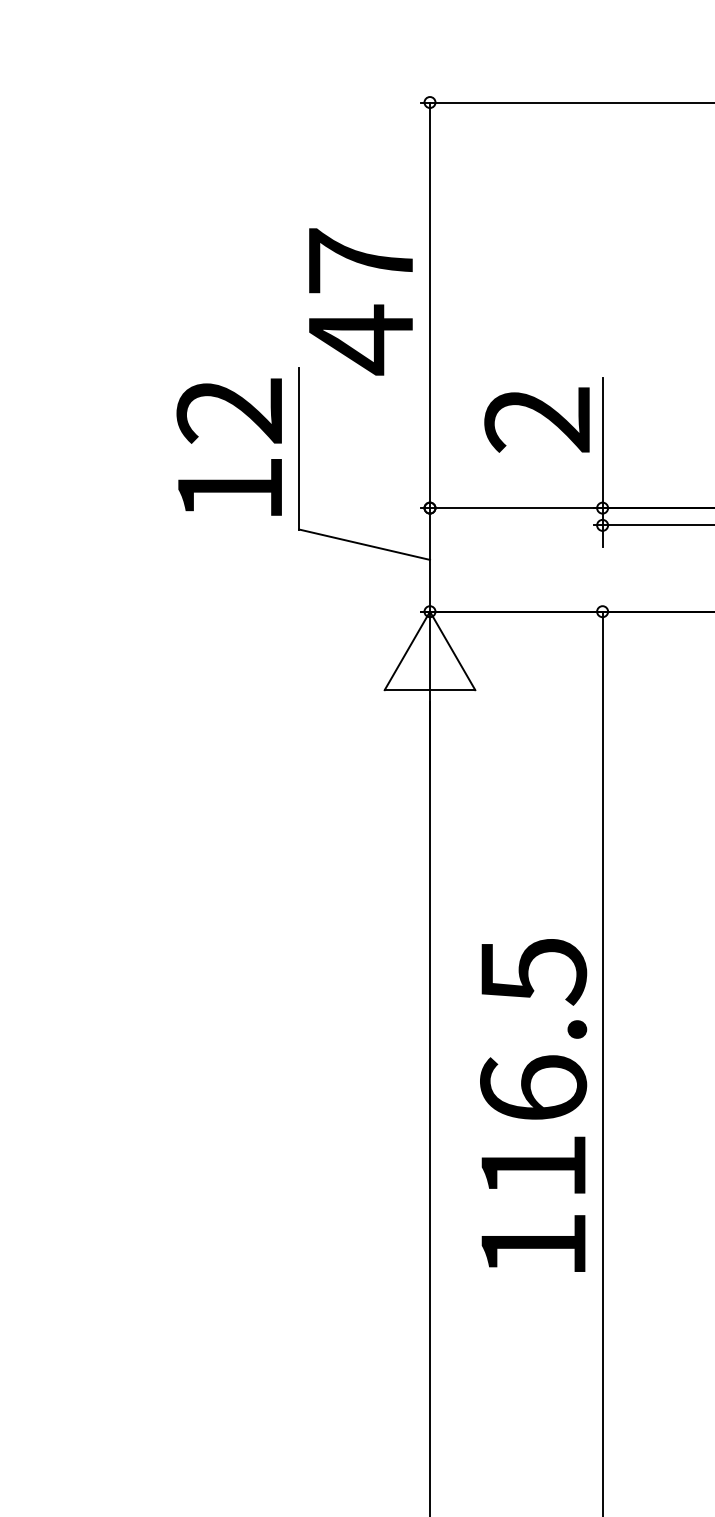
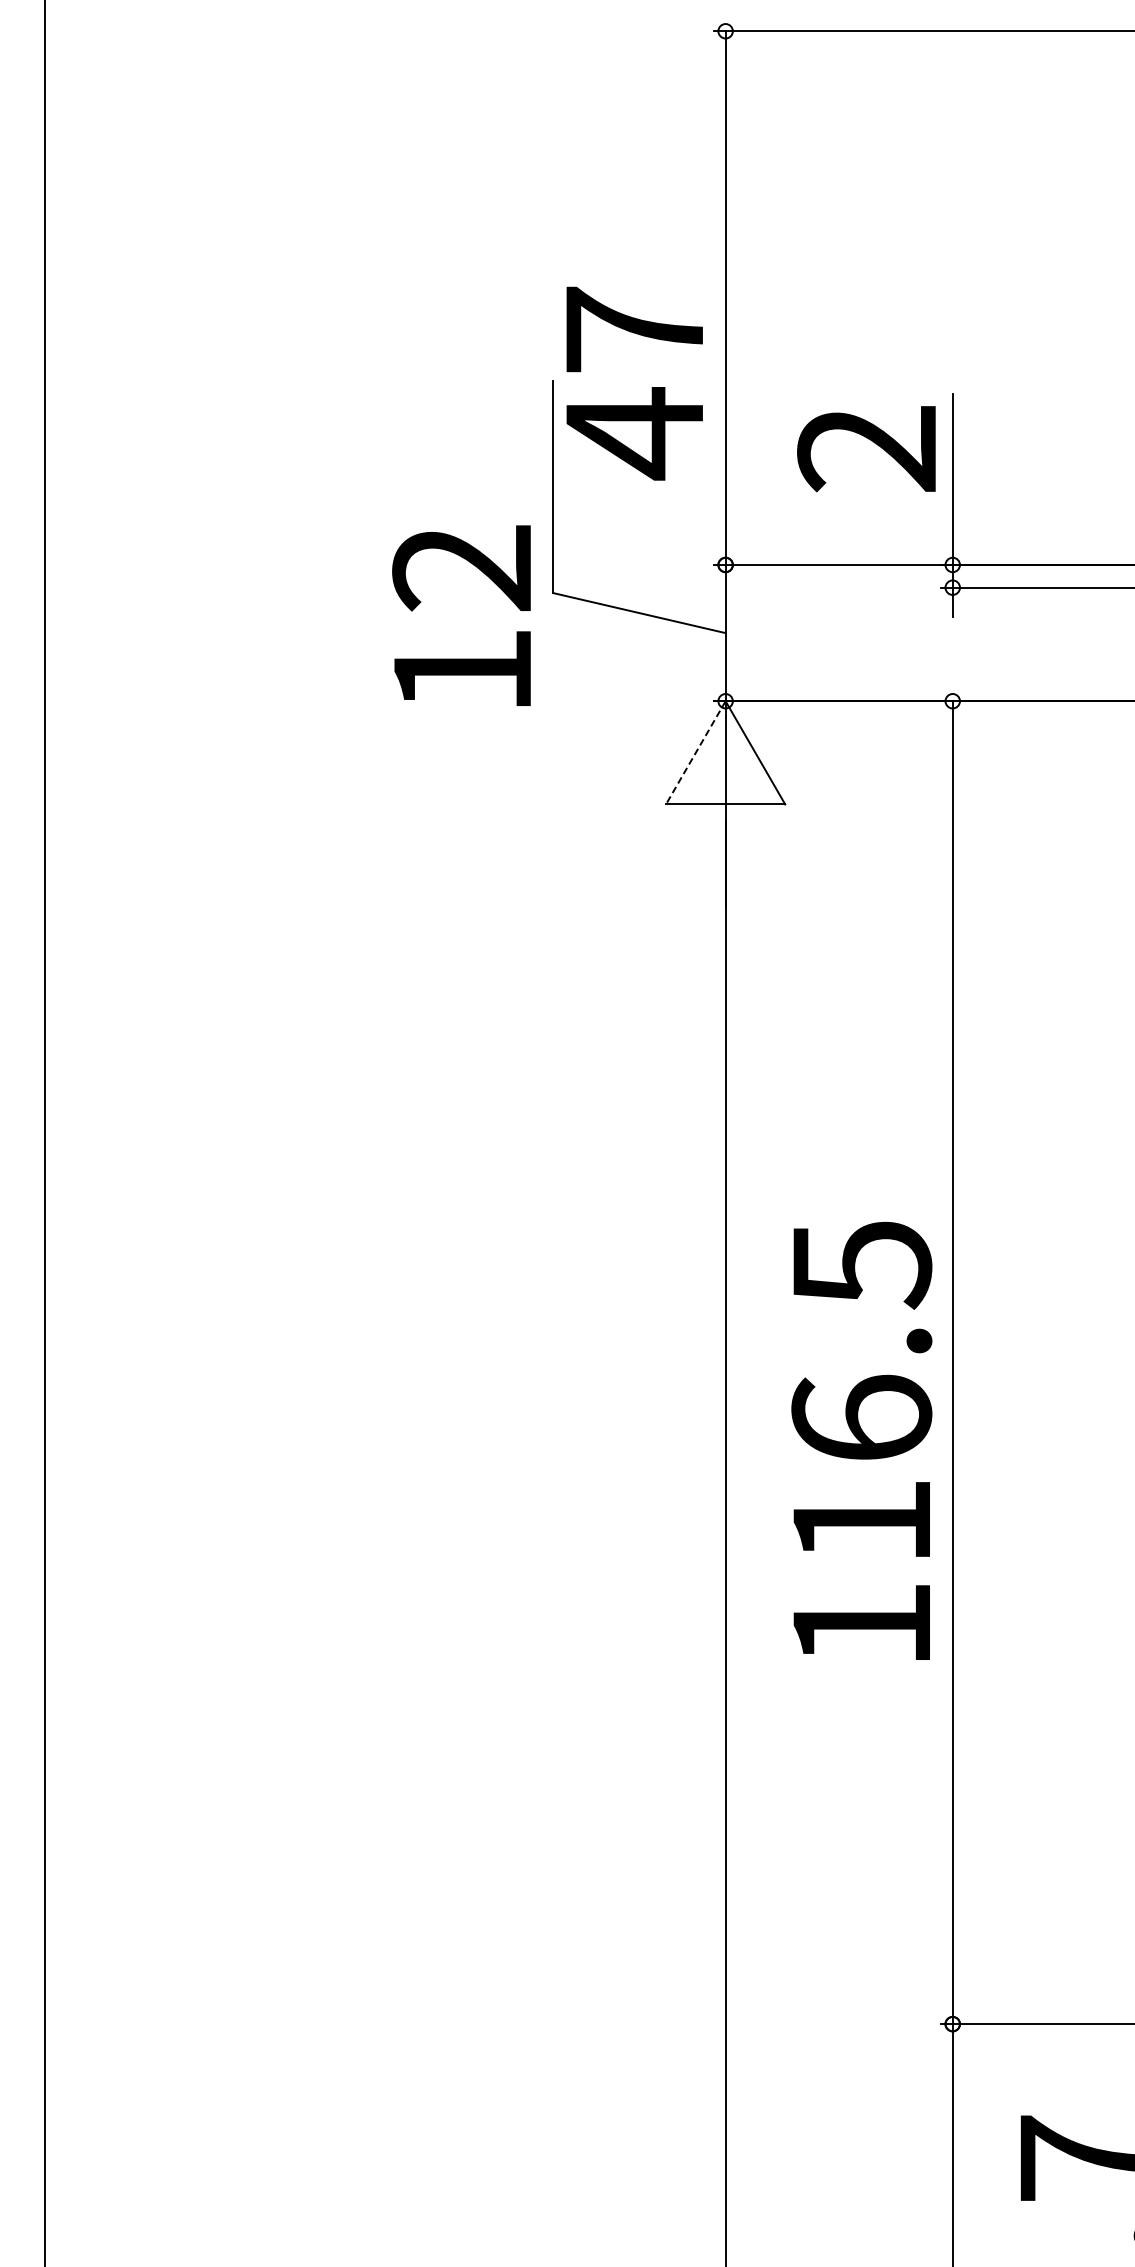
text: (360, 301) -> (634, 383), moved
text: (229, 446) -> (461, 615), moved
line: (407, 650) -> (695, 752), solid -> dashed
text: (533, 1105) -> (861, 1440), moved

